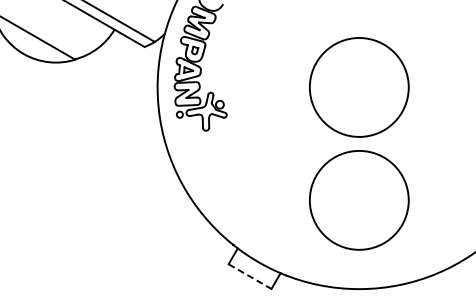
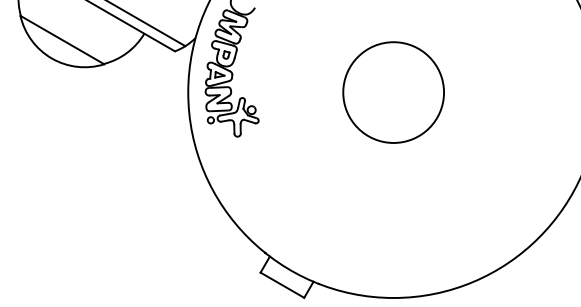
circle: (359, 200) -> (393, 207), removed
line: (250, 276) -> (282, 285), dashed -> solid

